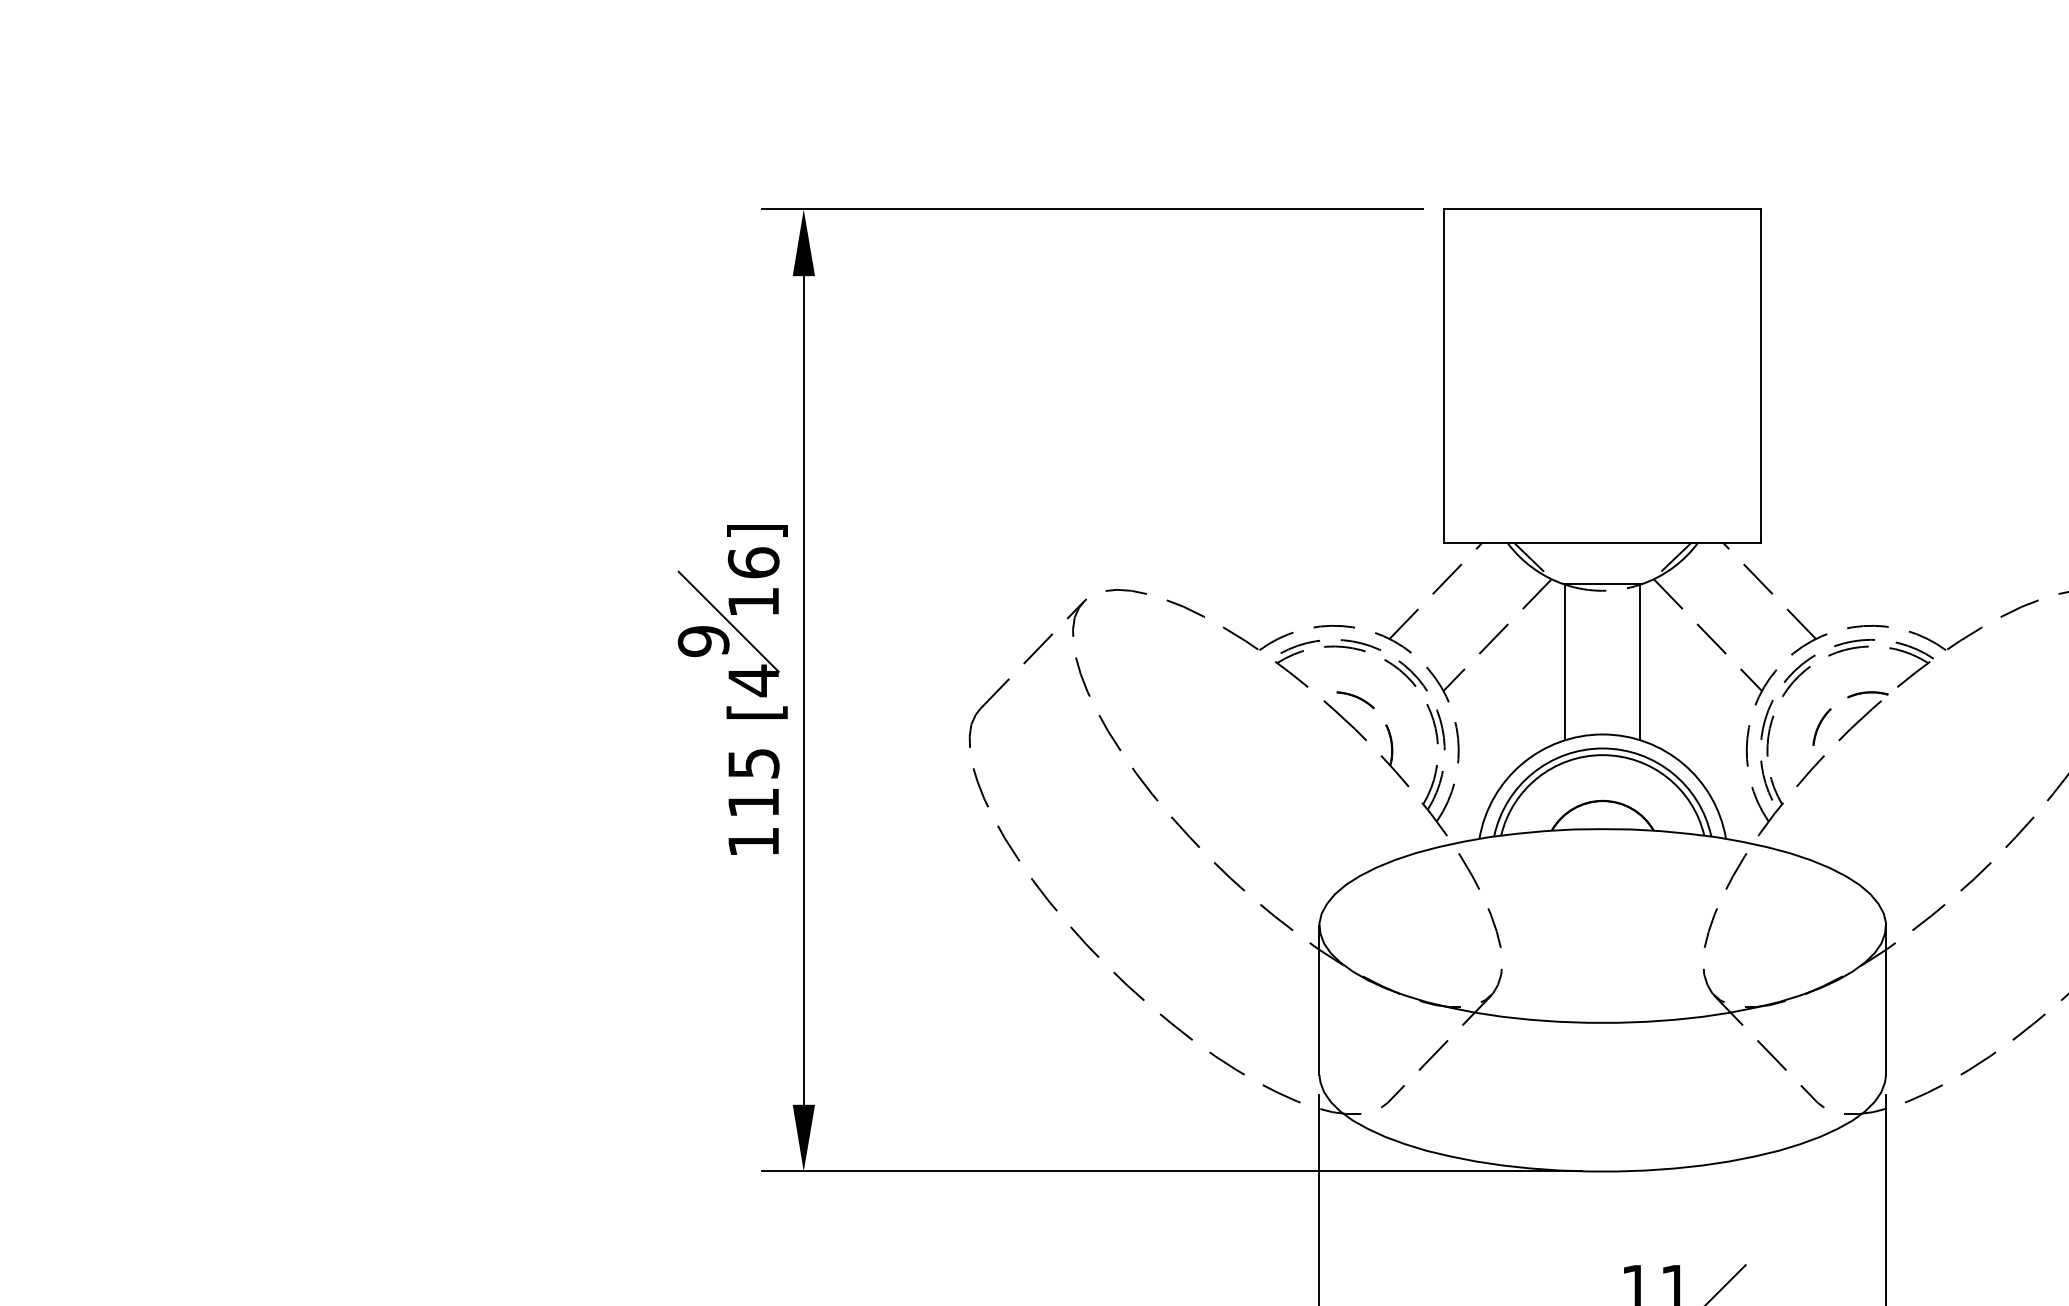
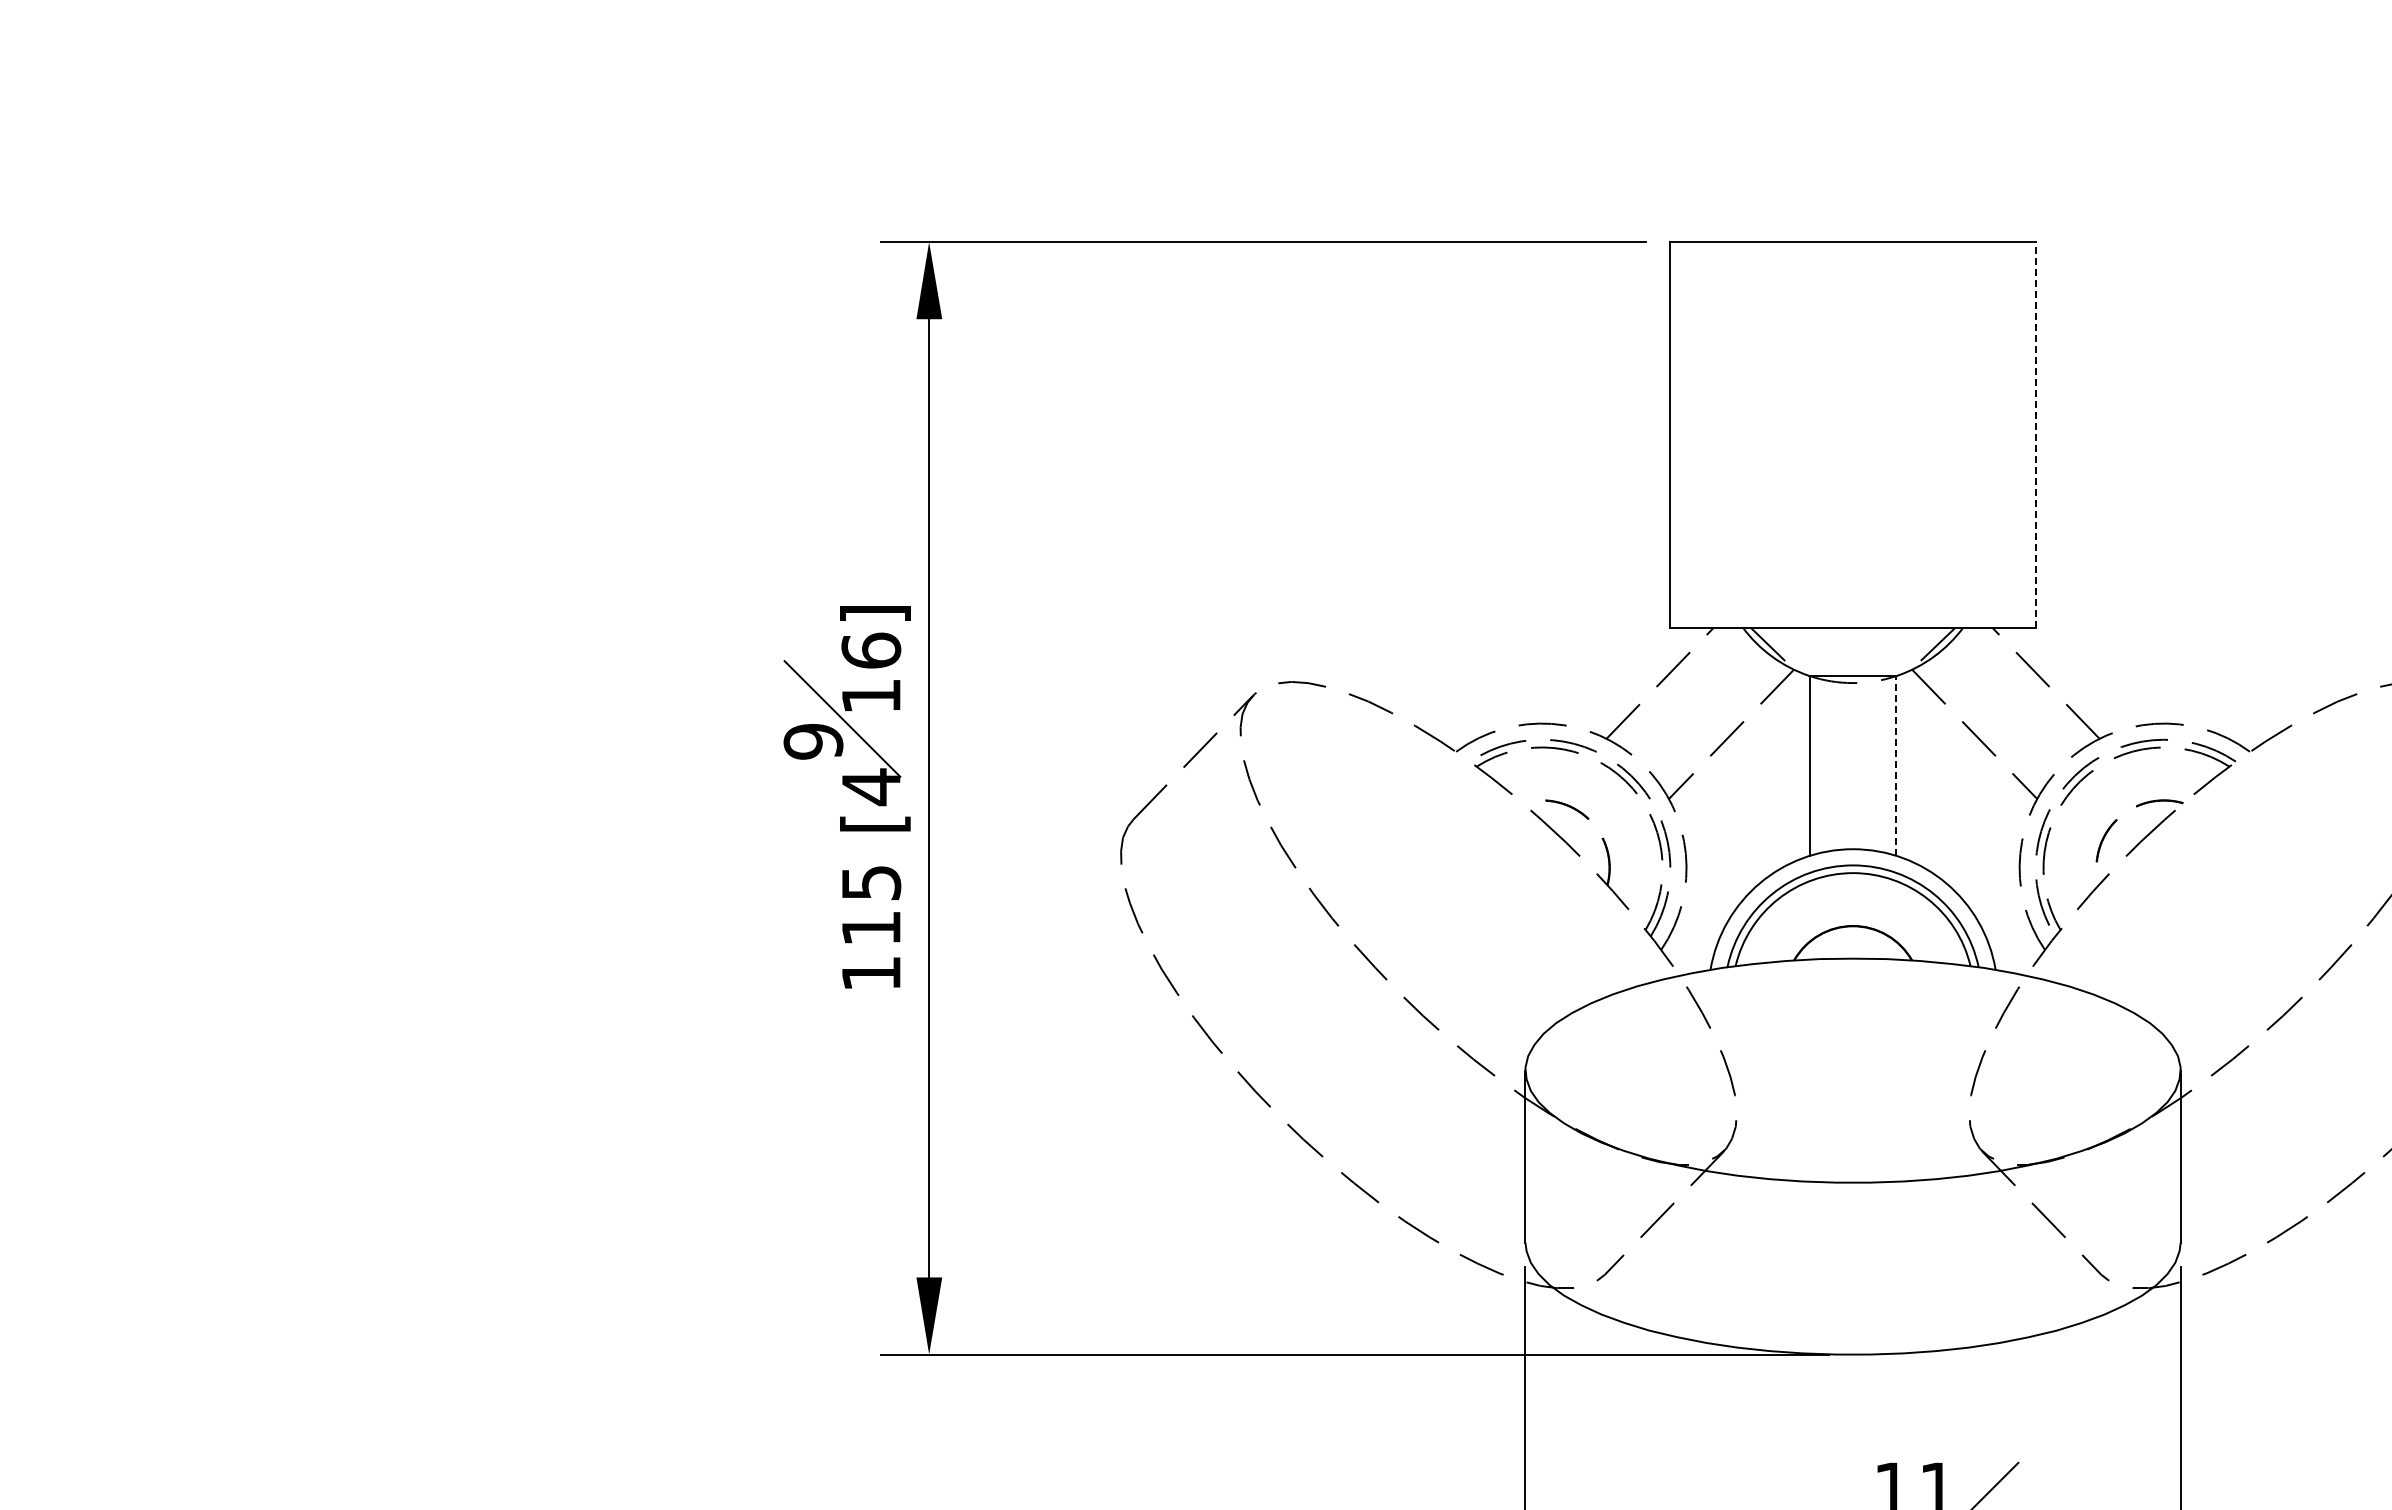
line: (1761, 375) -> (2036, 434), solid -> dashed
line: (1640, 662) -> (1896, 765), solid -> dashed

